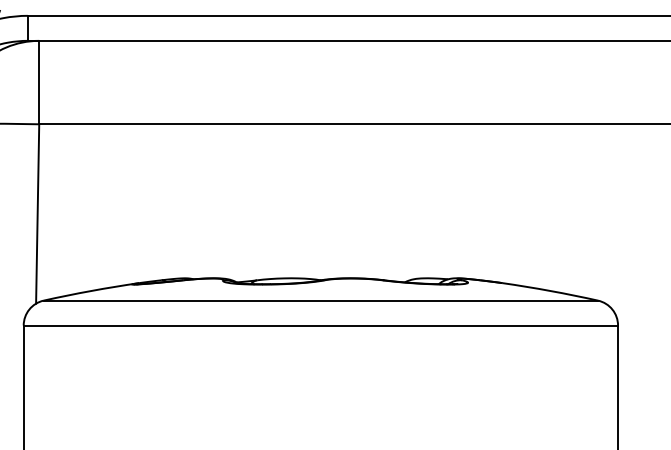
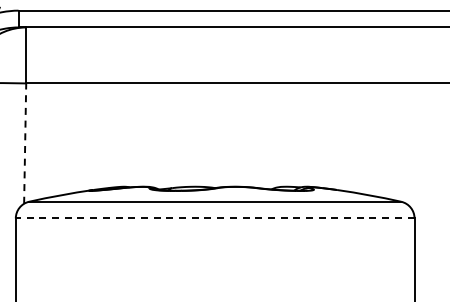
line: (38, 213) -> (25, 143), solid -> dashed
line: (319, 325) -> (214, 218), solid -> dashed

